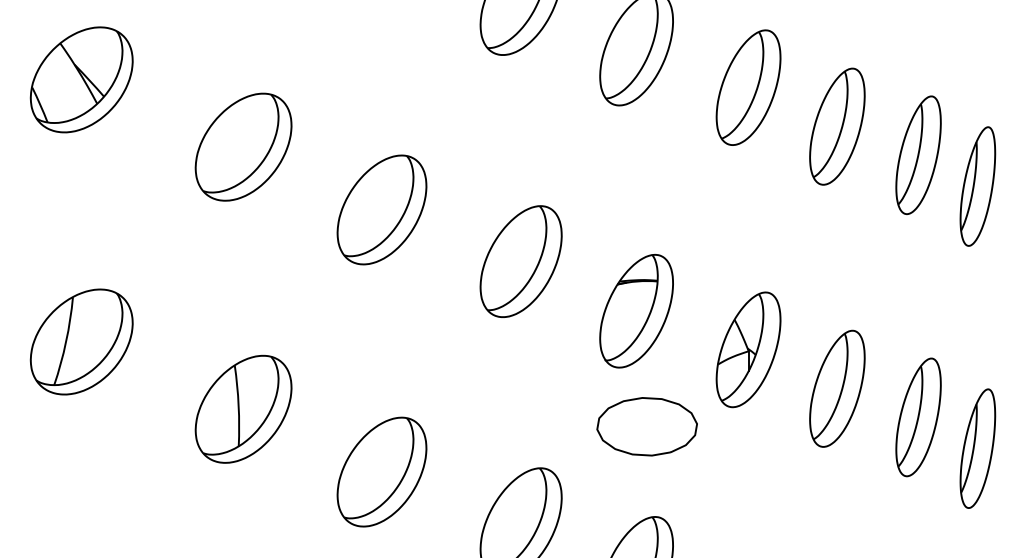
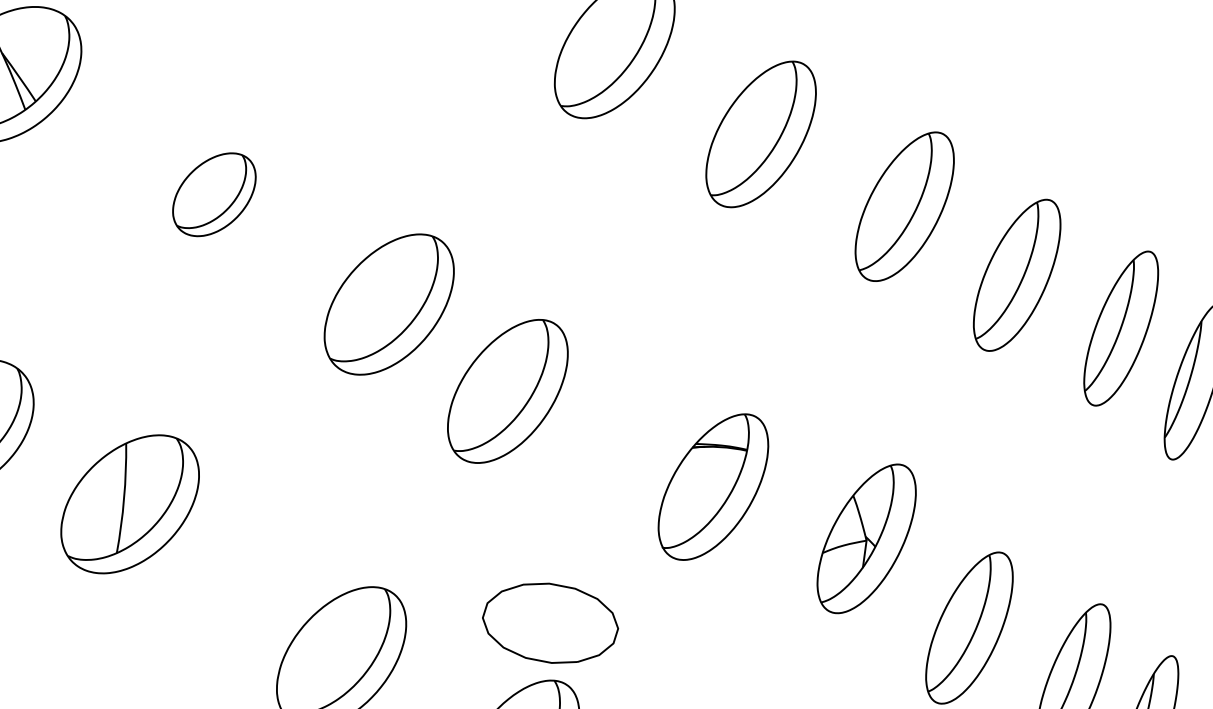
part: (243, 146) -> (214, 193), size x0.6
part: (520, 261) -> (506, 390), moved
part: (748, 349) -> (866, 538), moved
part: (243, 408) -> (130, 503), moved
part: (646, 426) -> (549, 622), moved

